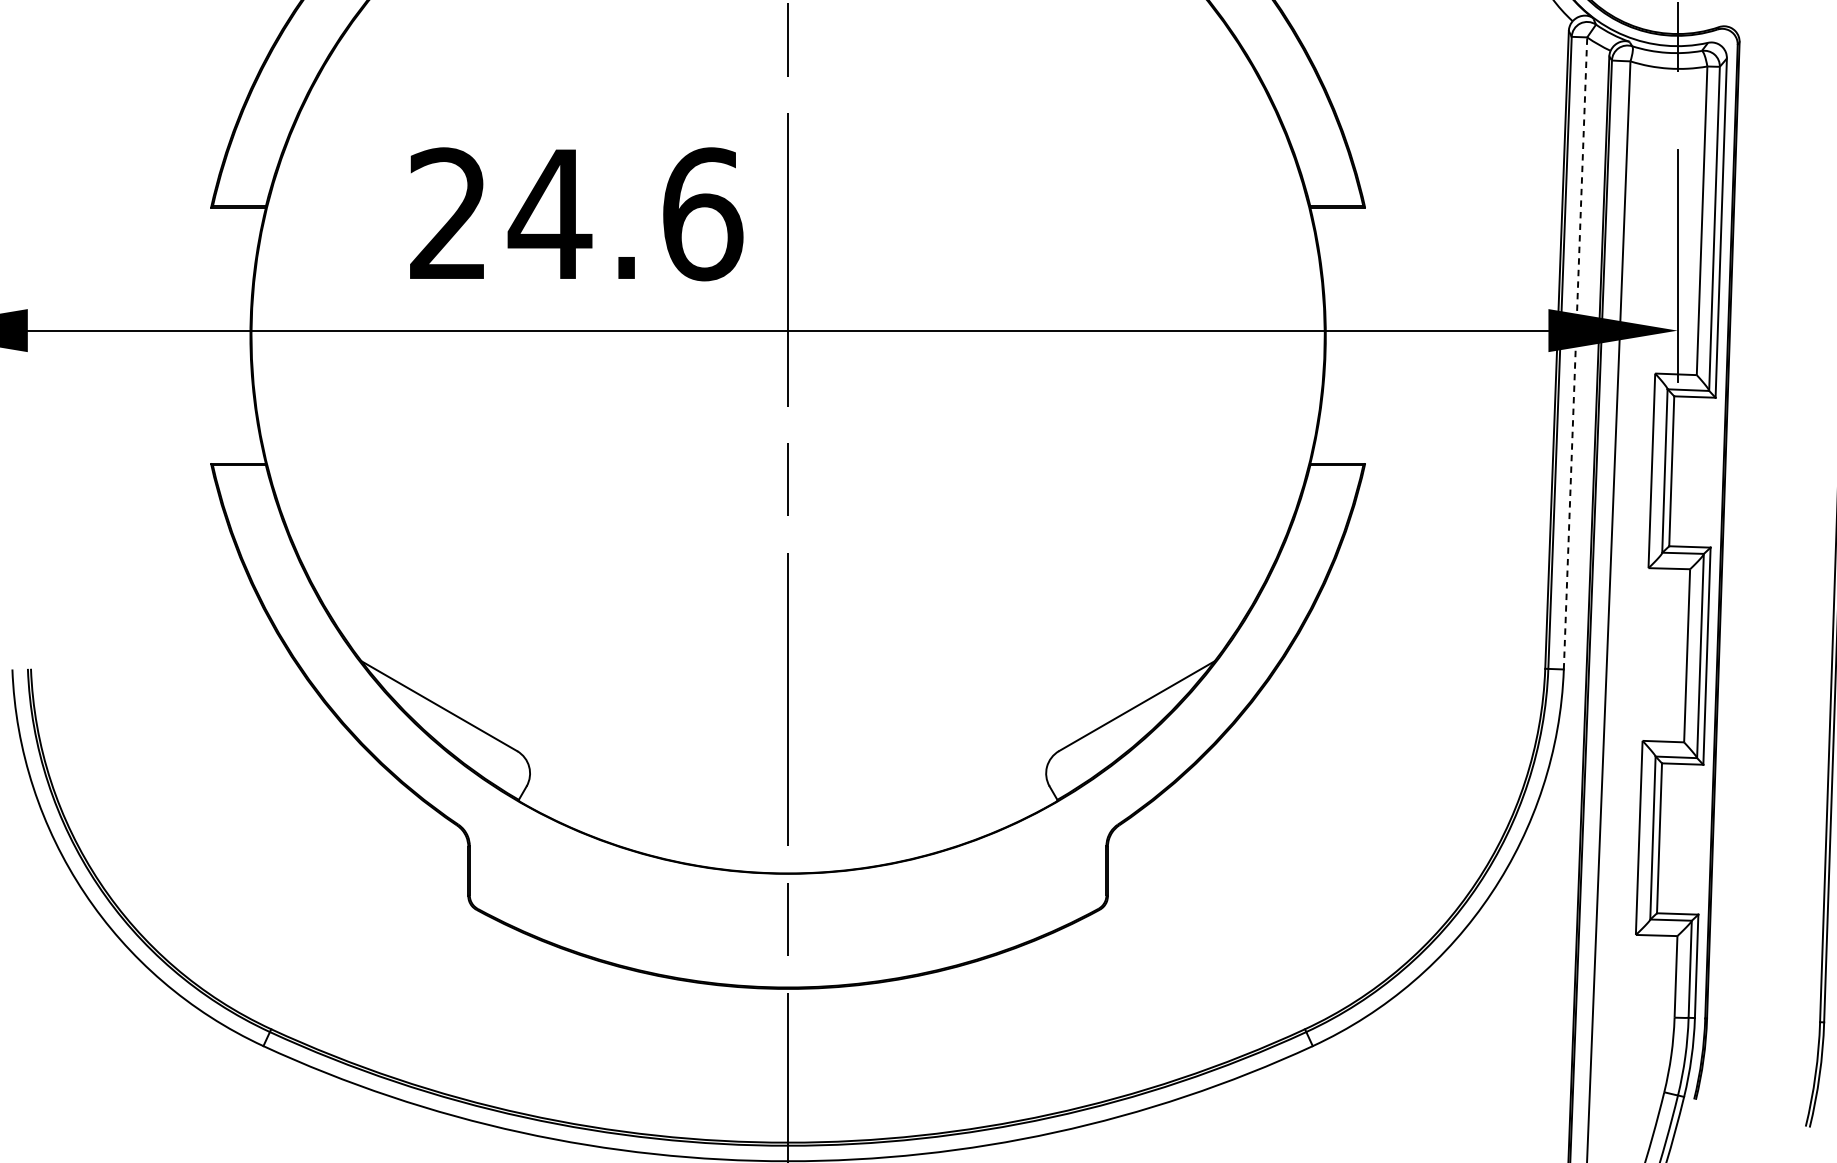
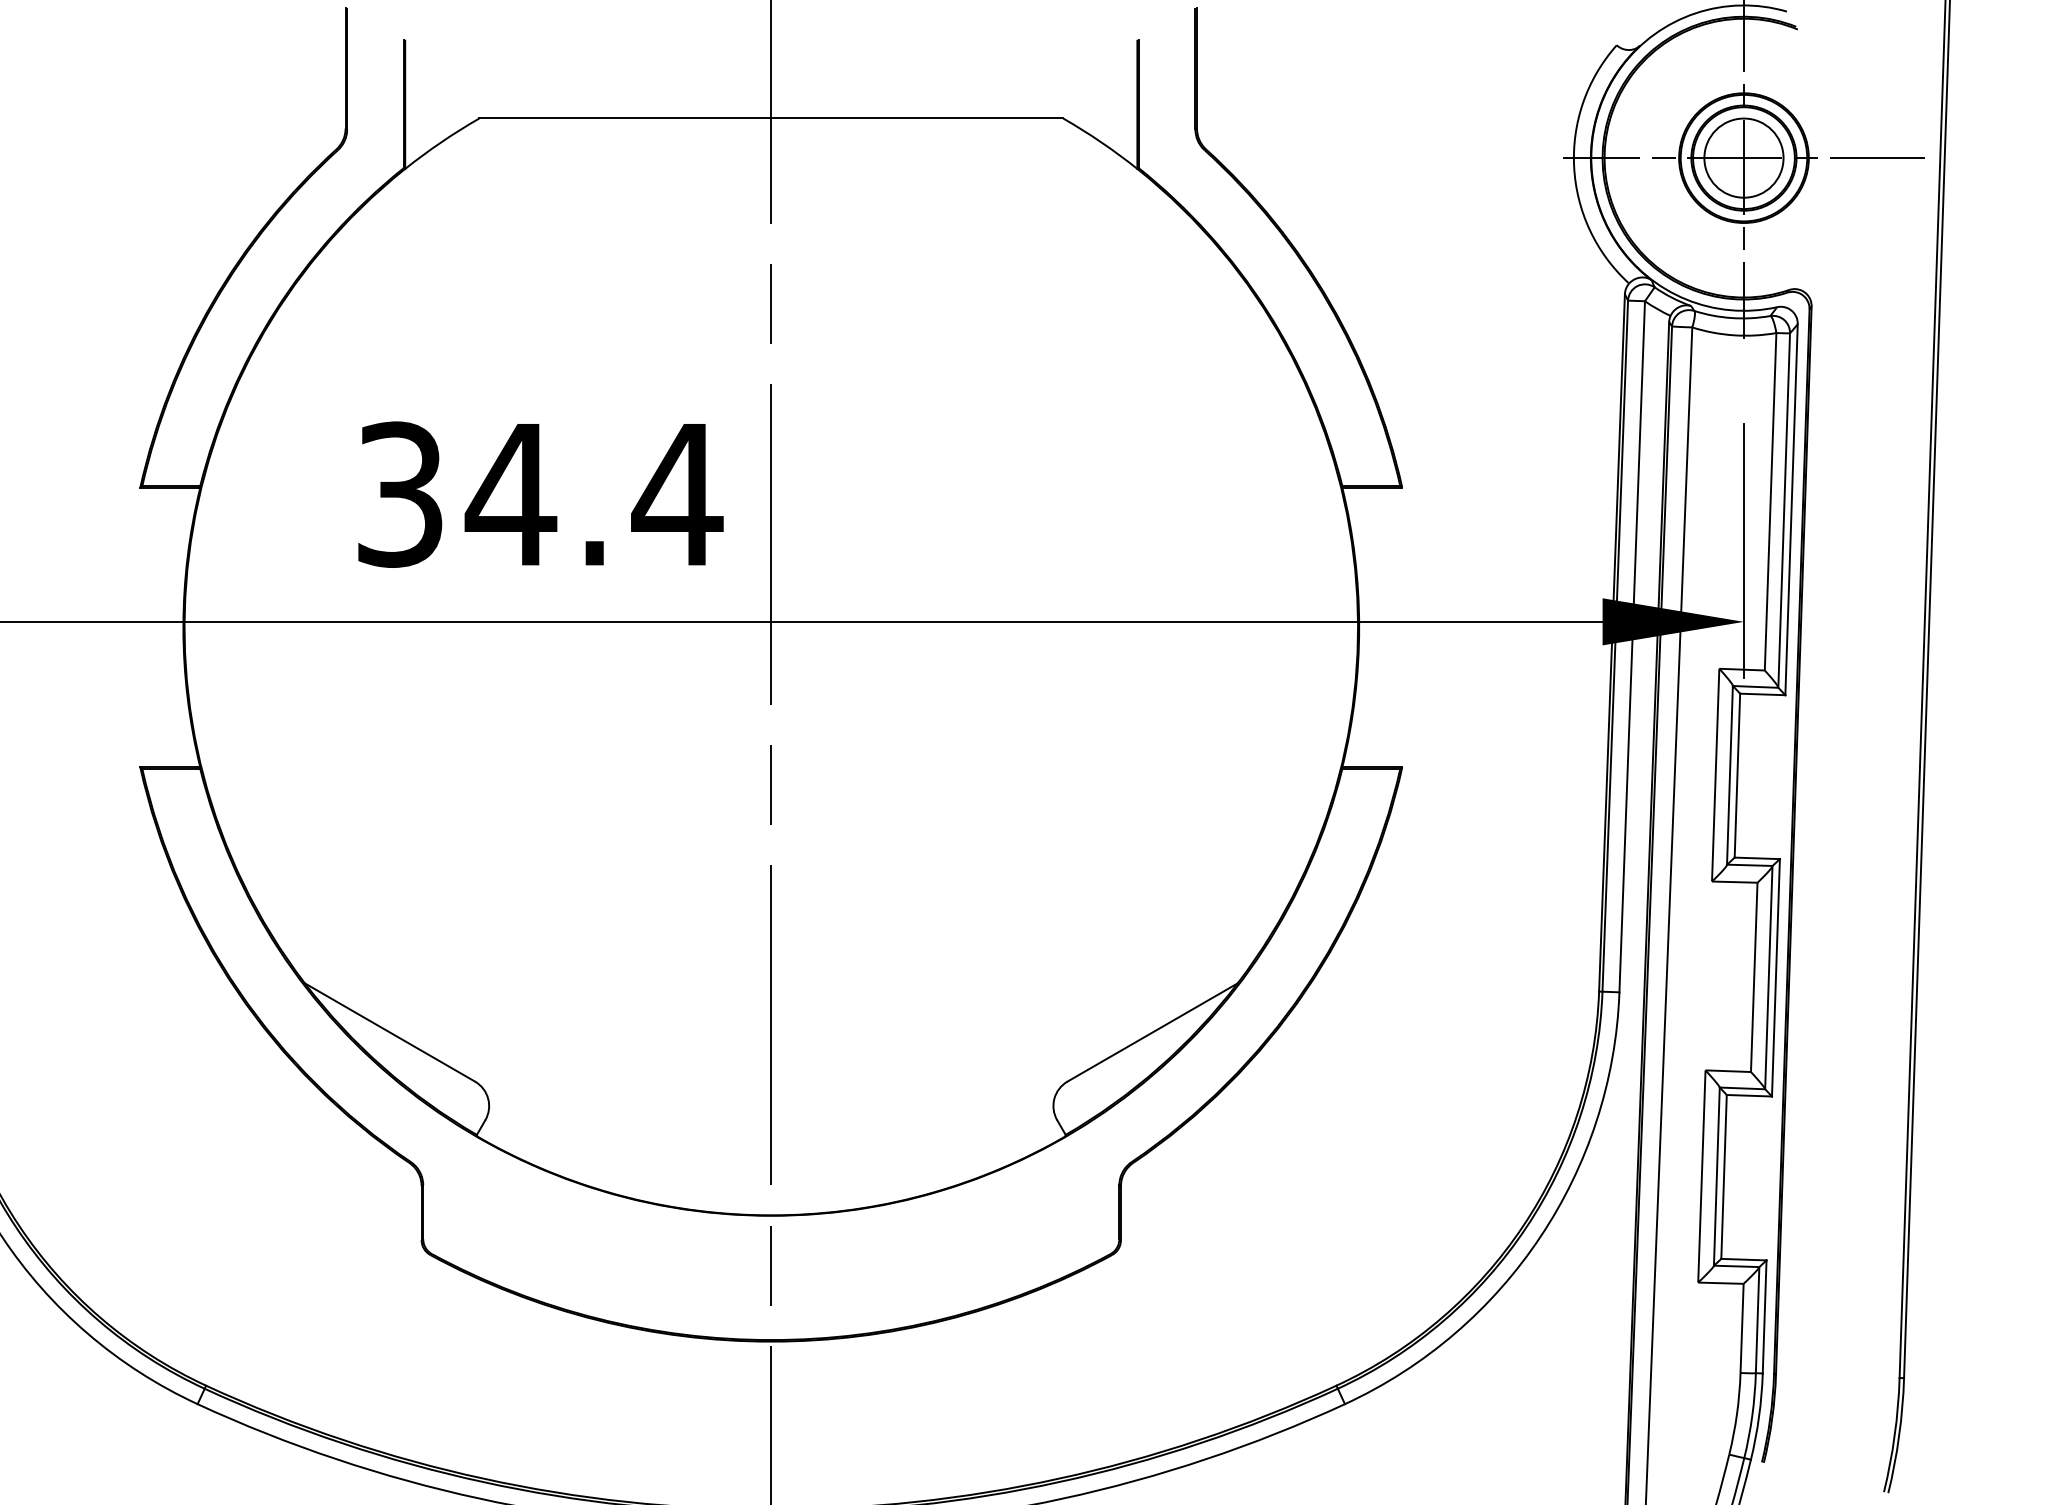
text: (577, 214) -> (540, 494), 24.6 -> 34.4
line: (1575, 353) -> (1632, 646), dashed -> solid

